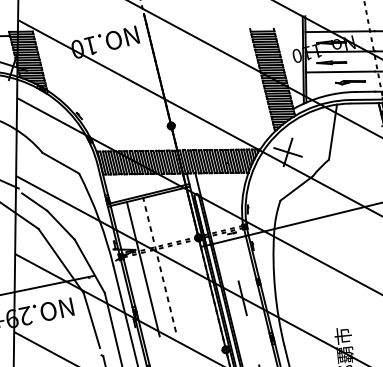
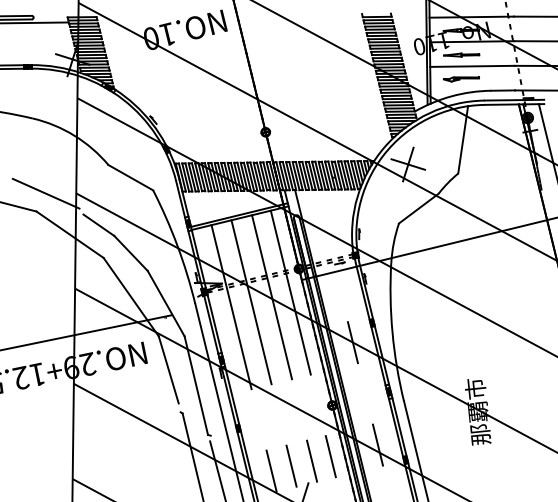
part: (349, 82) -> (460, 79), moved
line: (191, 257) -> (290, 292), added
line: (176, 261) -> (272, 297), added
line: (159, 264) -> (251, 301), dashed -> solid

